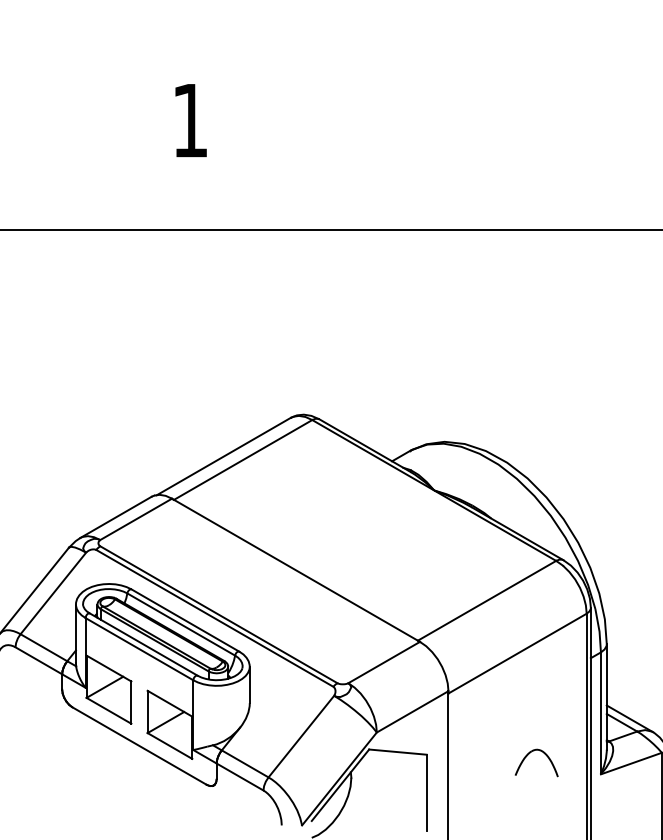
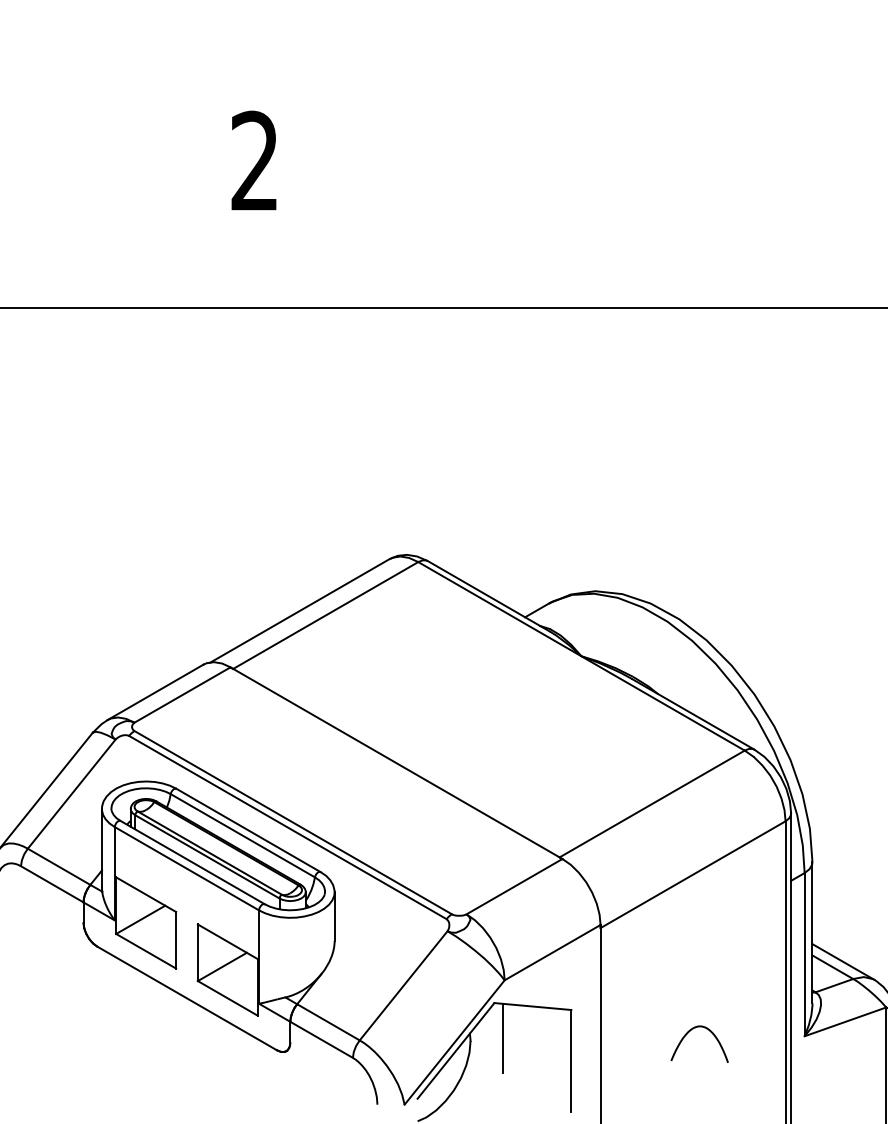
text: (189, 120) -> (254, 160), 1 -> 2
part: (529, 754) -> (689, 1032), moved
line: (375, 775) -> (503, 1038), added

